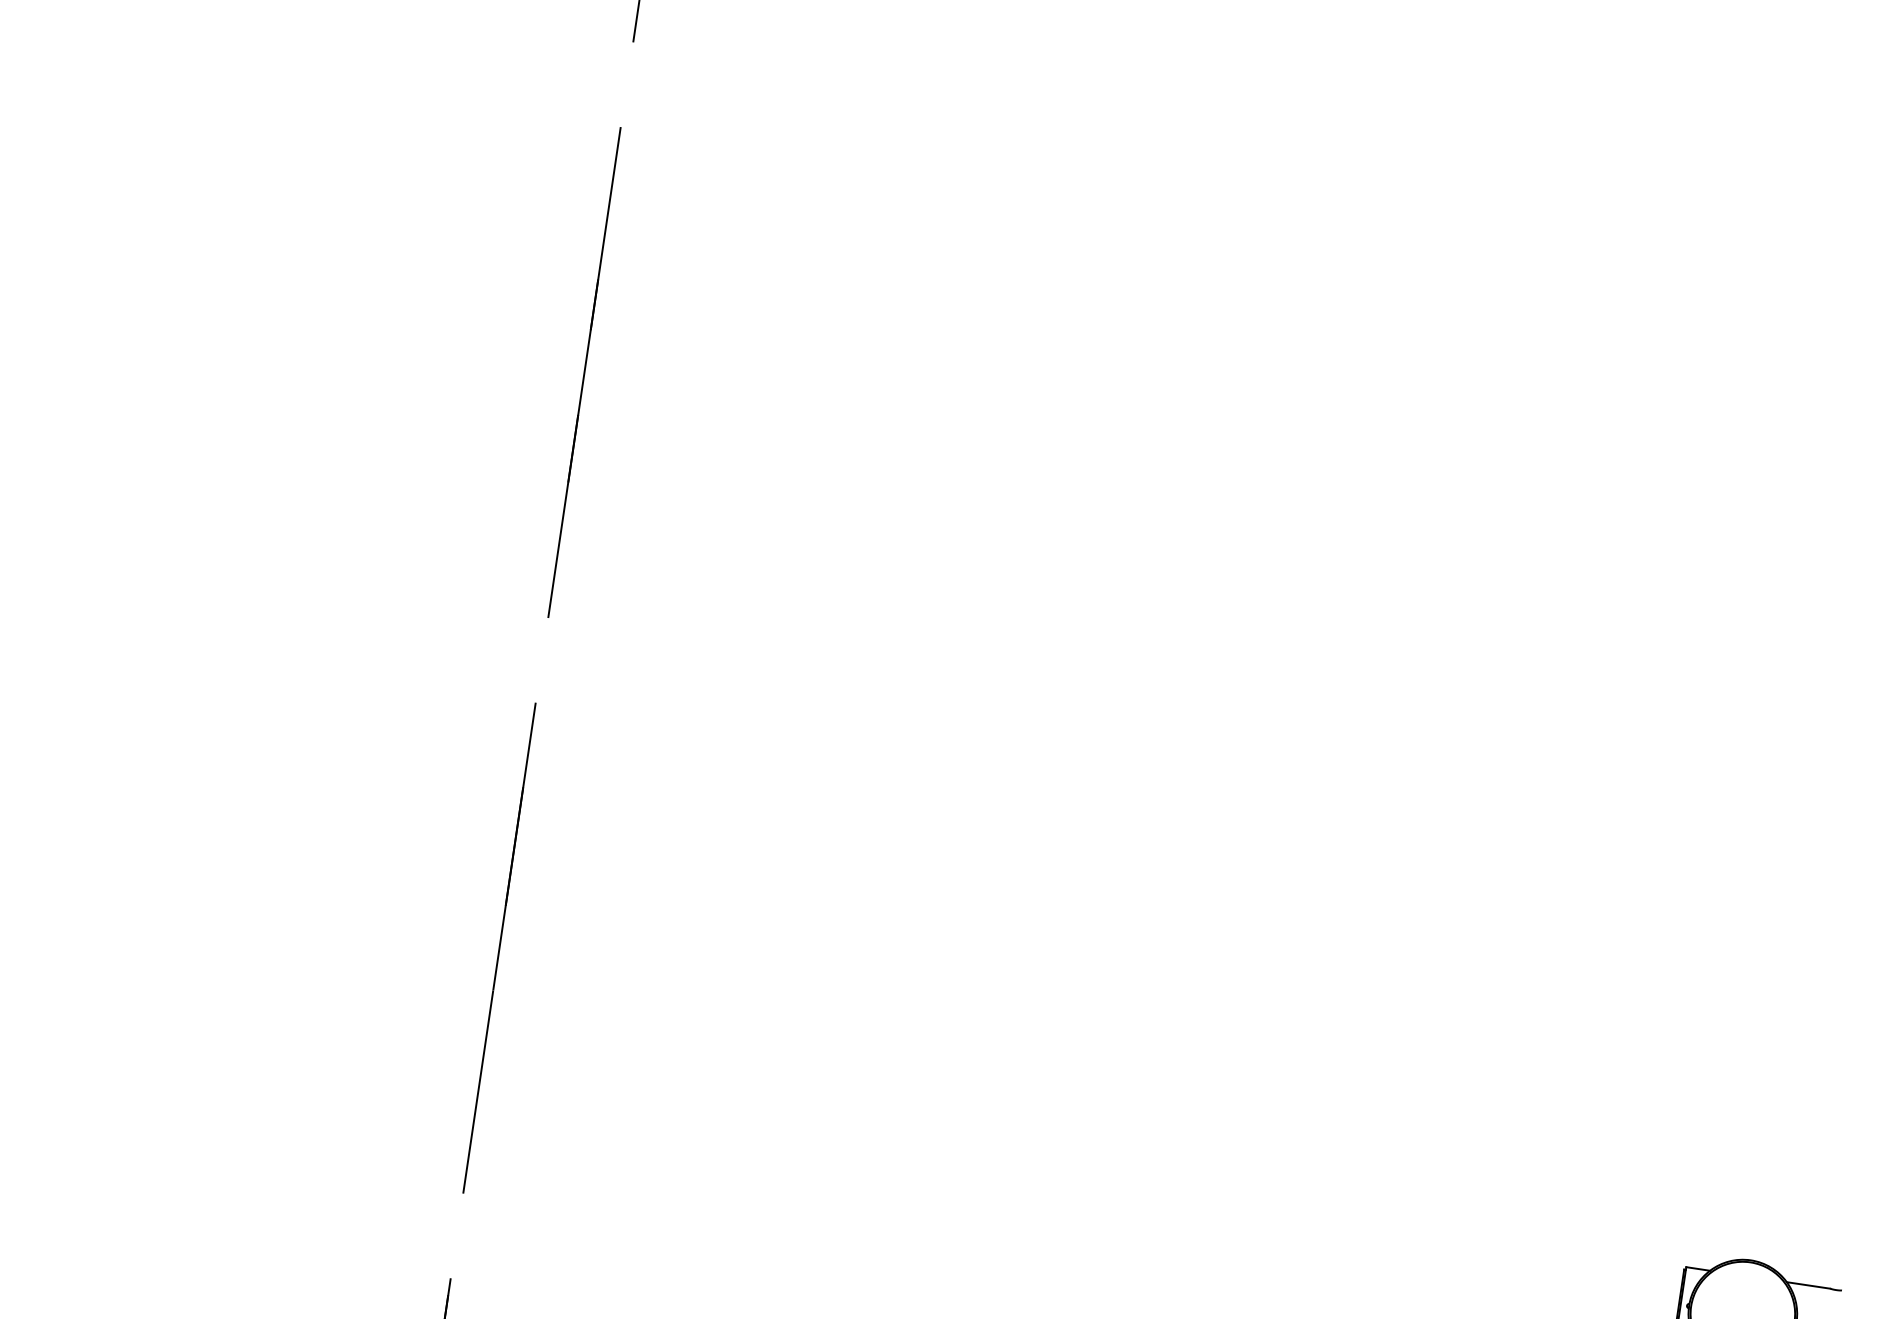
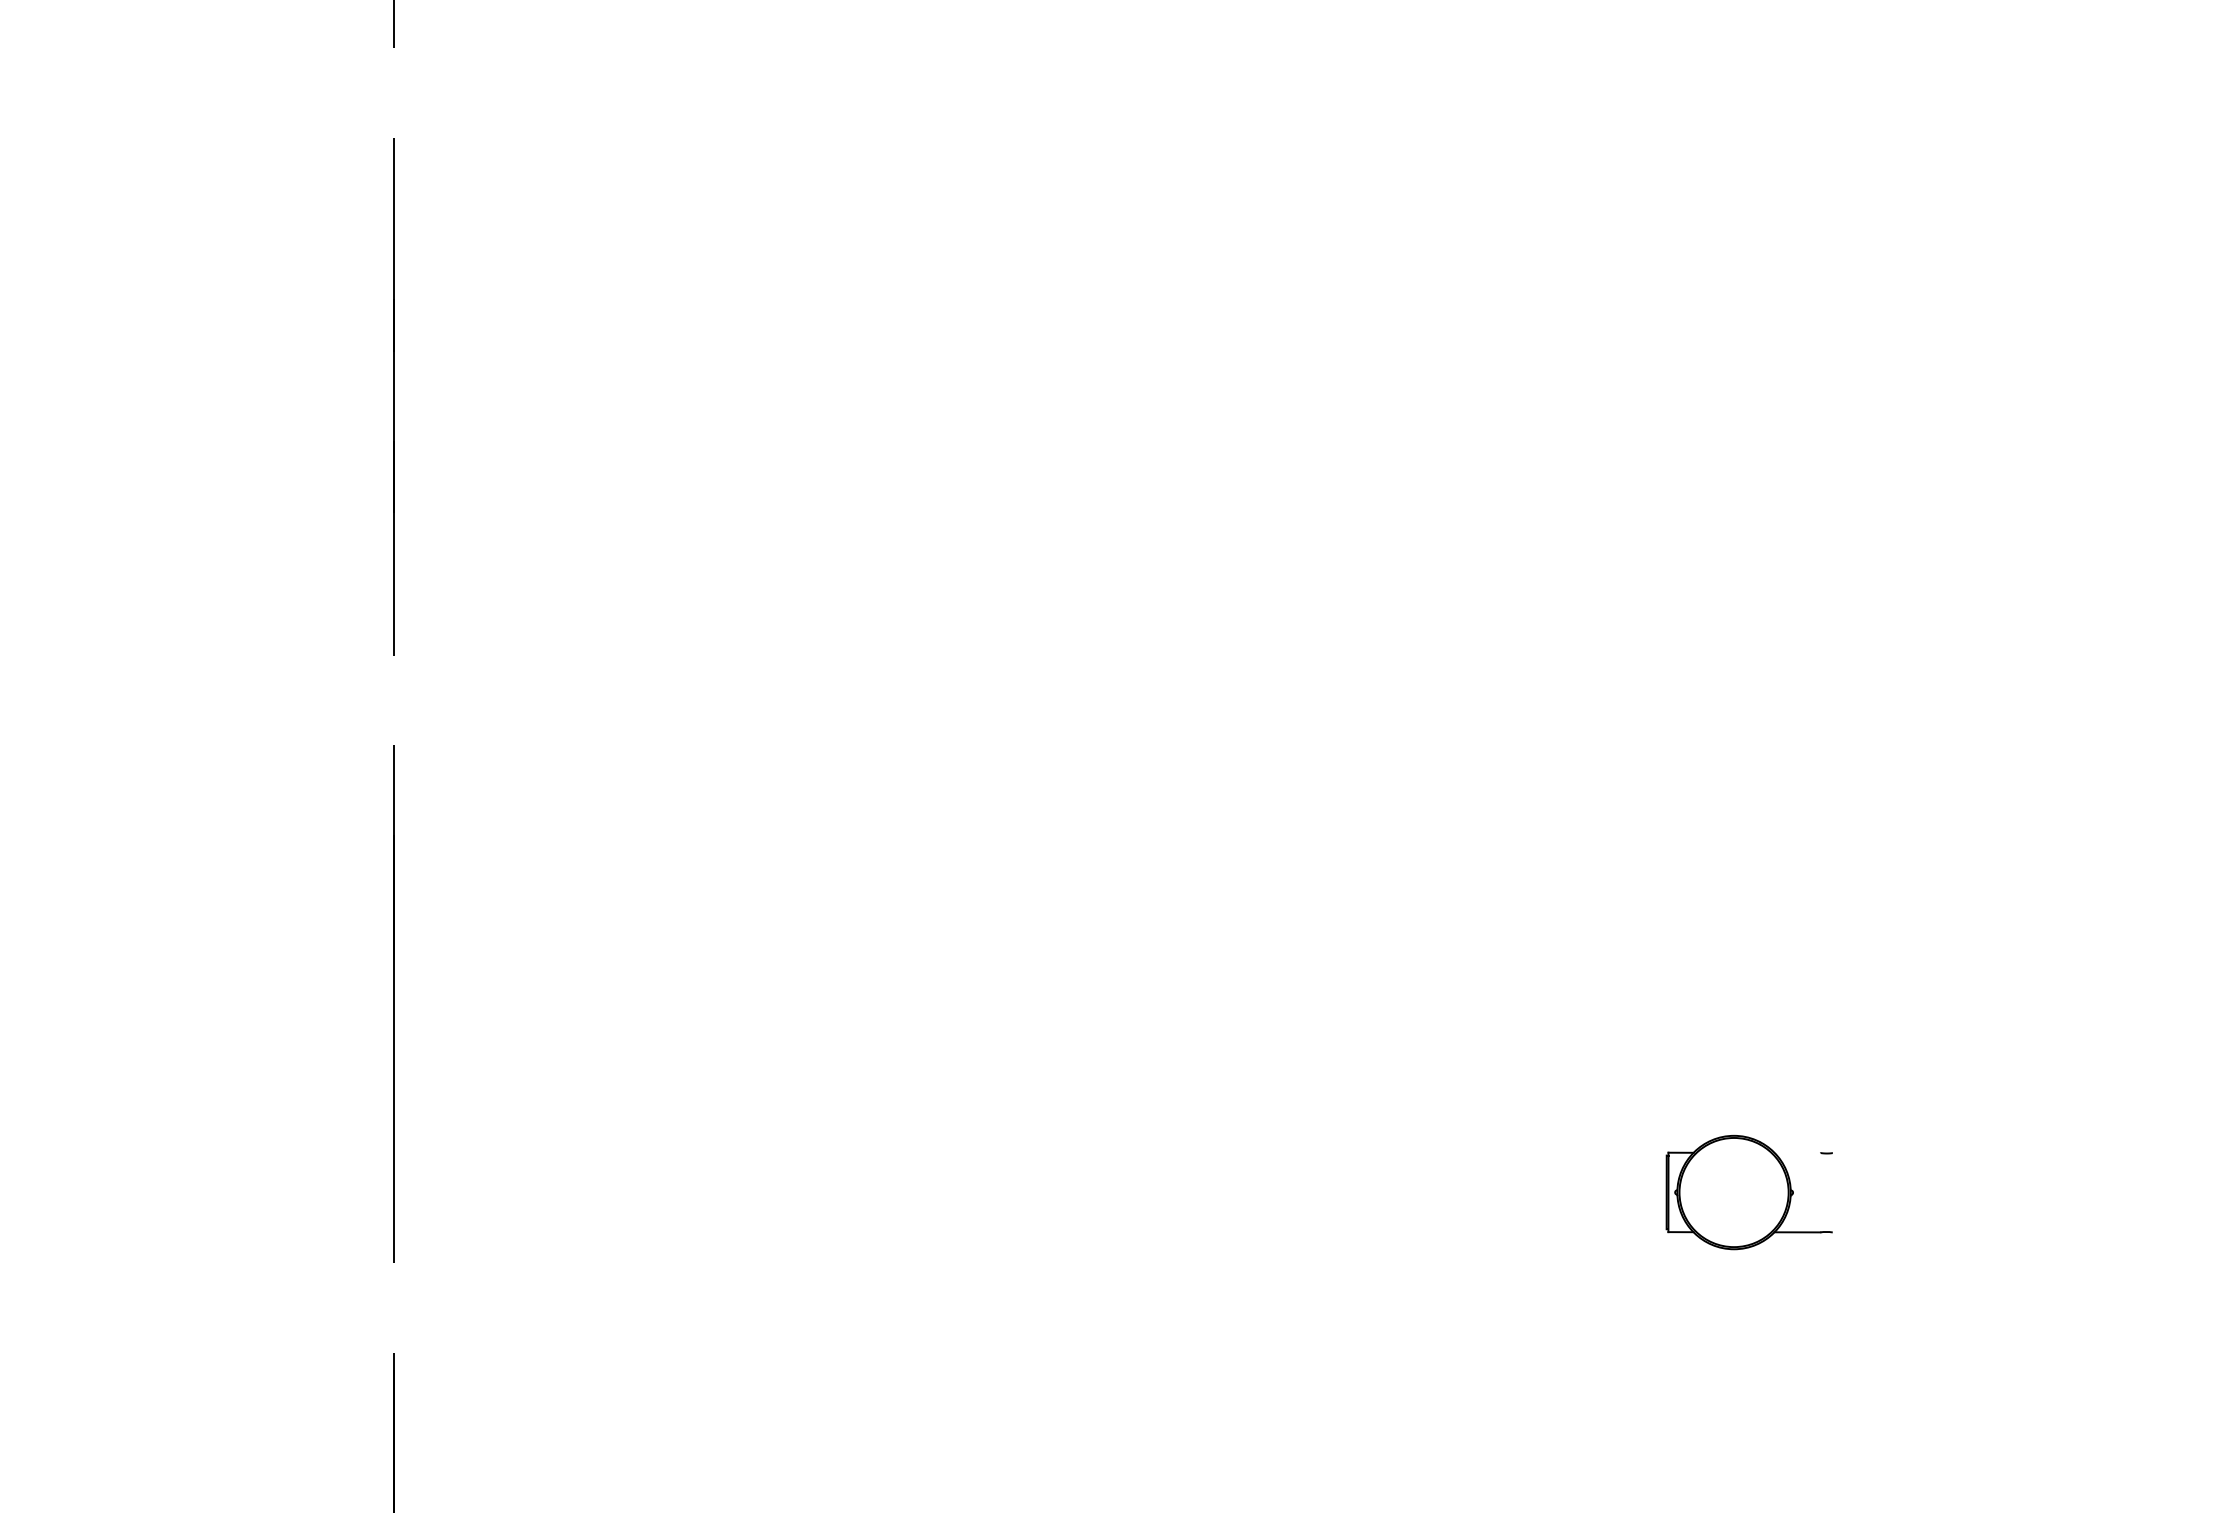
line: (1808, 1285) -> (1797, 1152), removed

